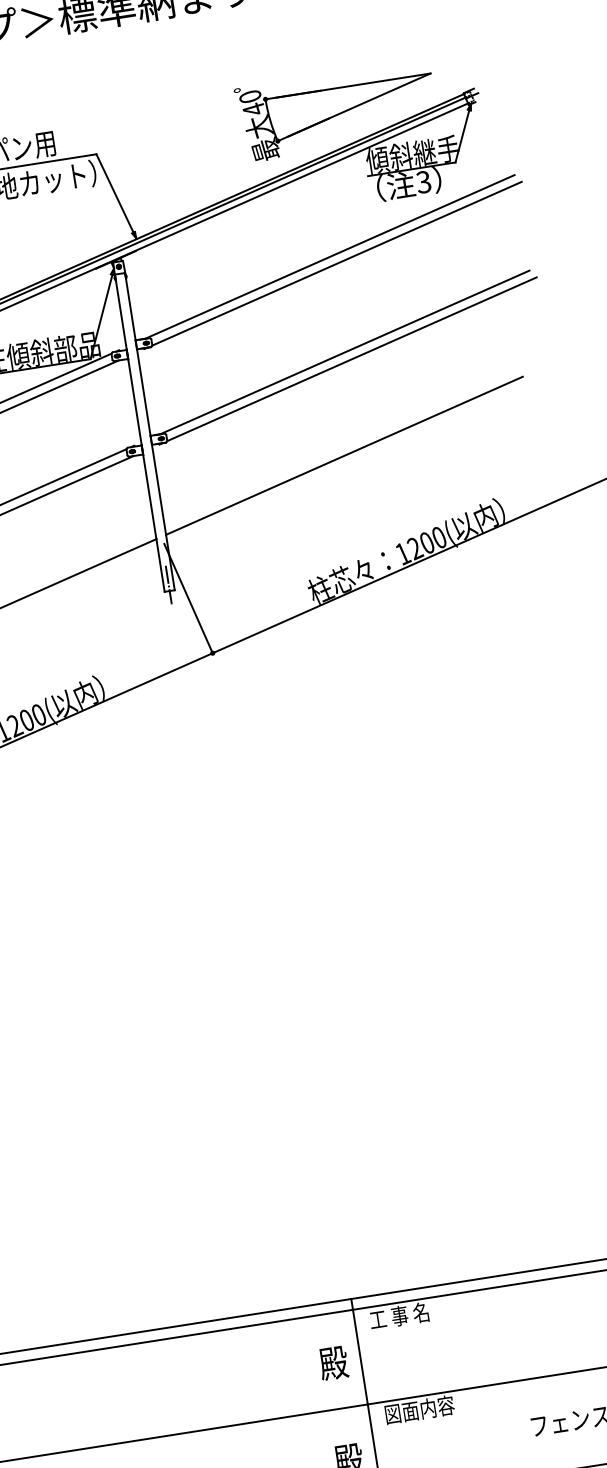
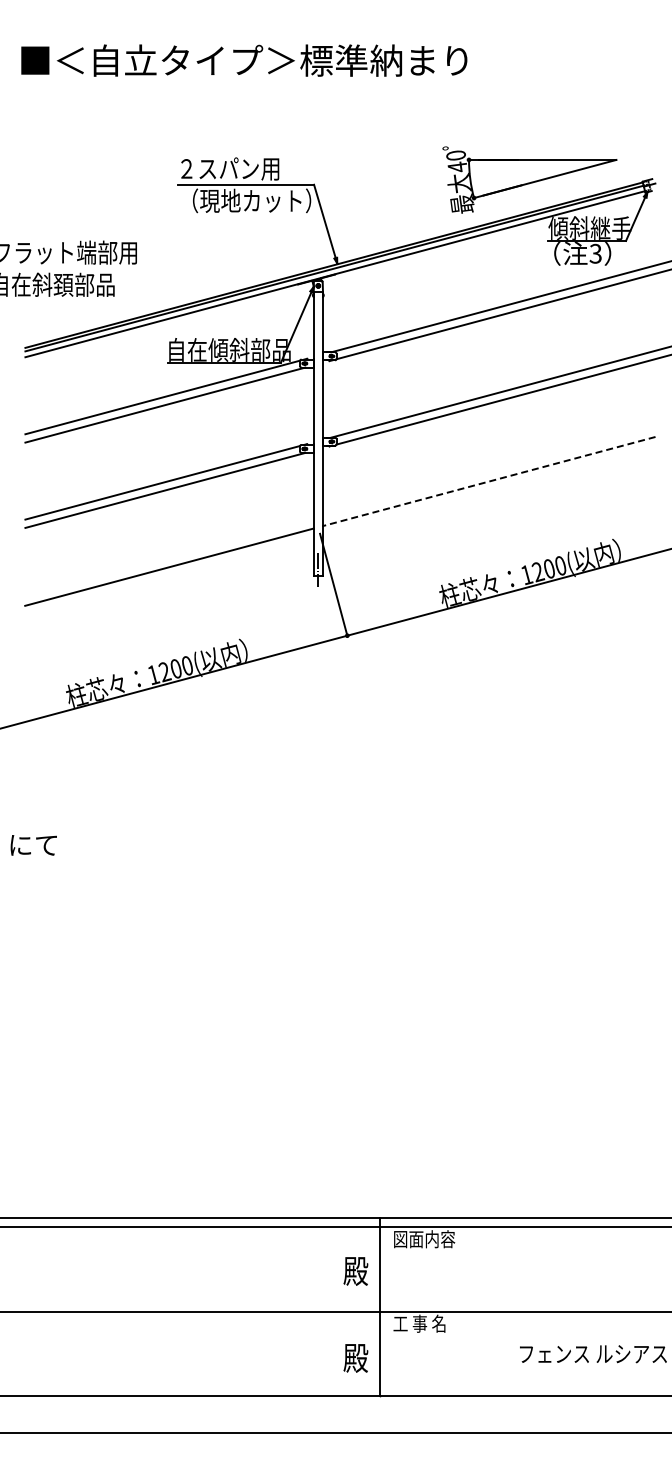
line: (343, 455) -> (488, 481), solid -> dashed
text: (404, 1315) -> (424, 1239), 工 事 名 -> 図面内容
text: (419, 1409) -> (424, 1323), 図面内容 -> 工 事 名

